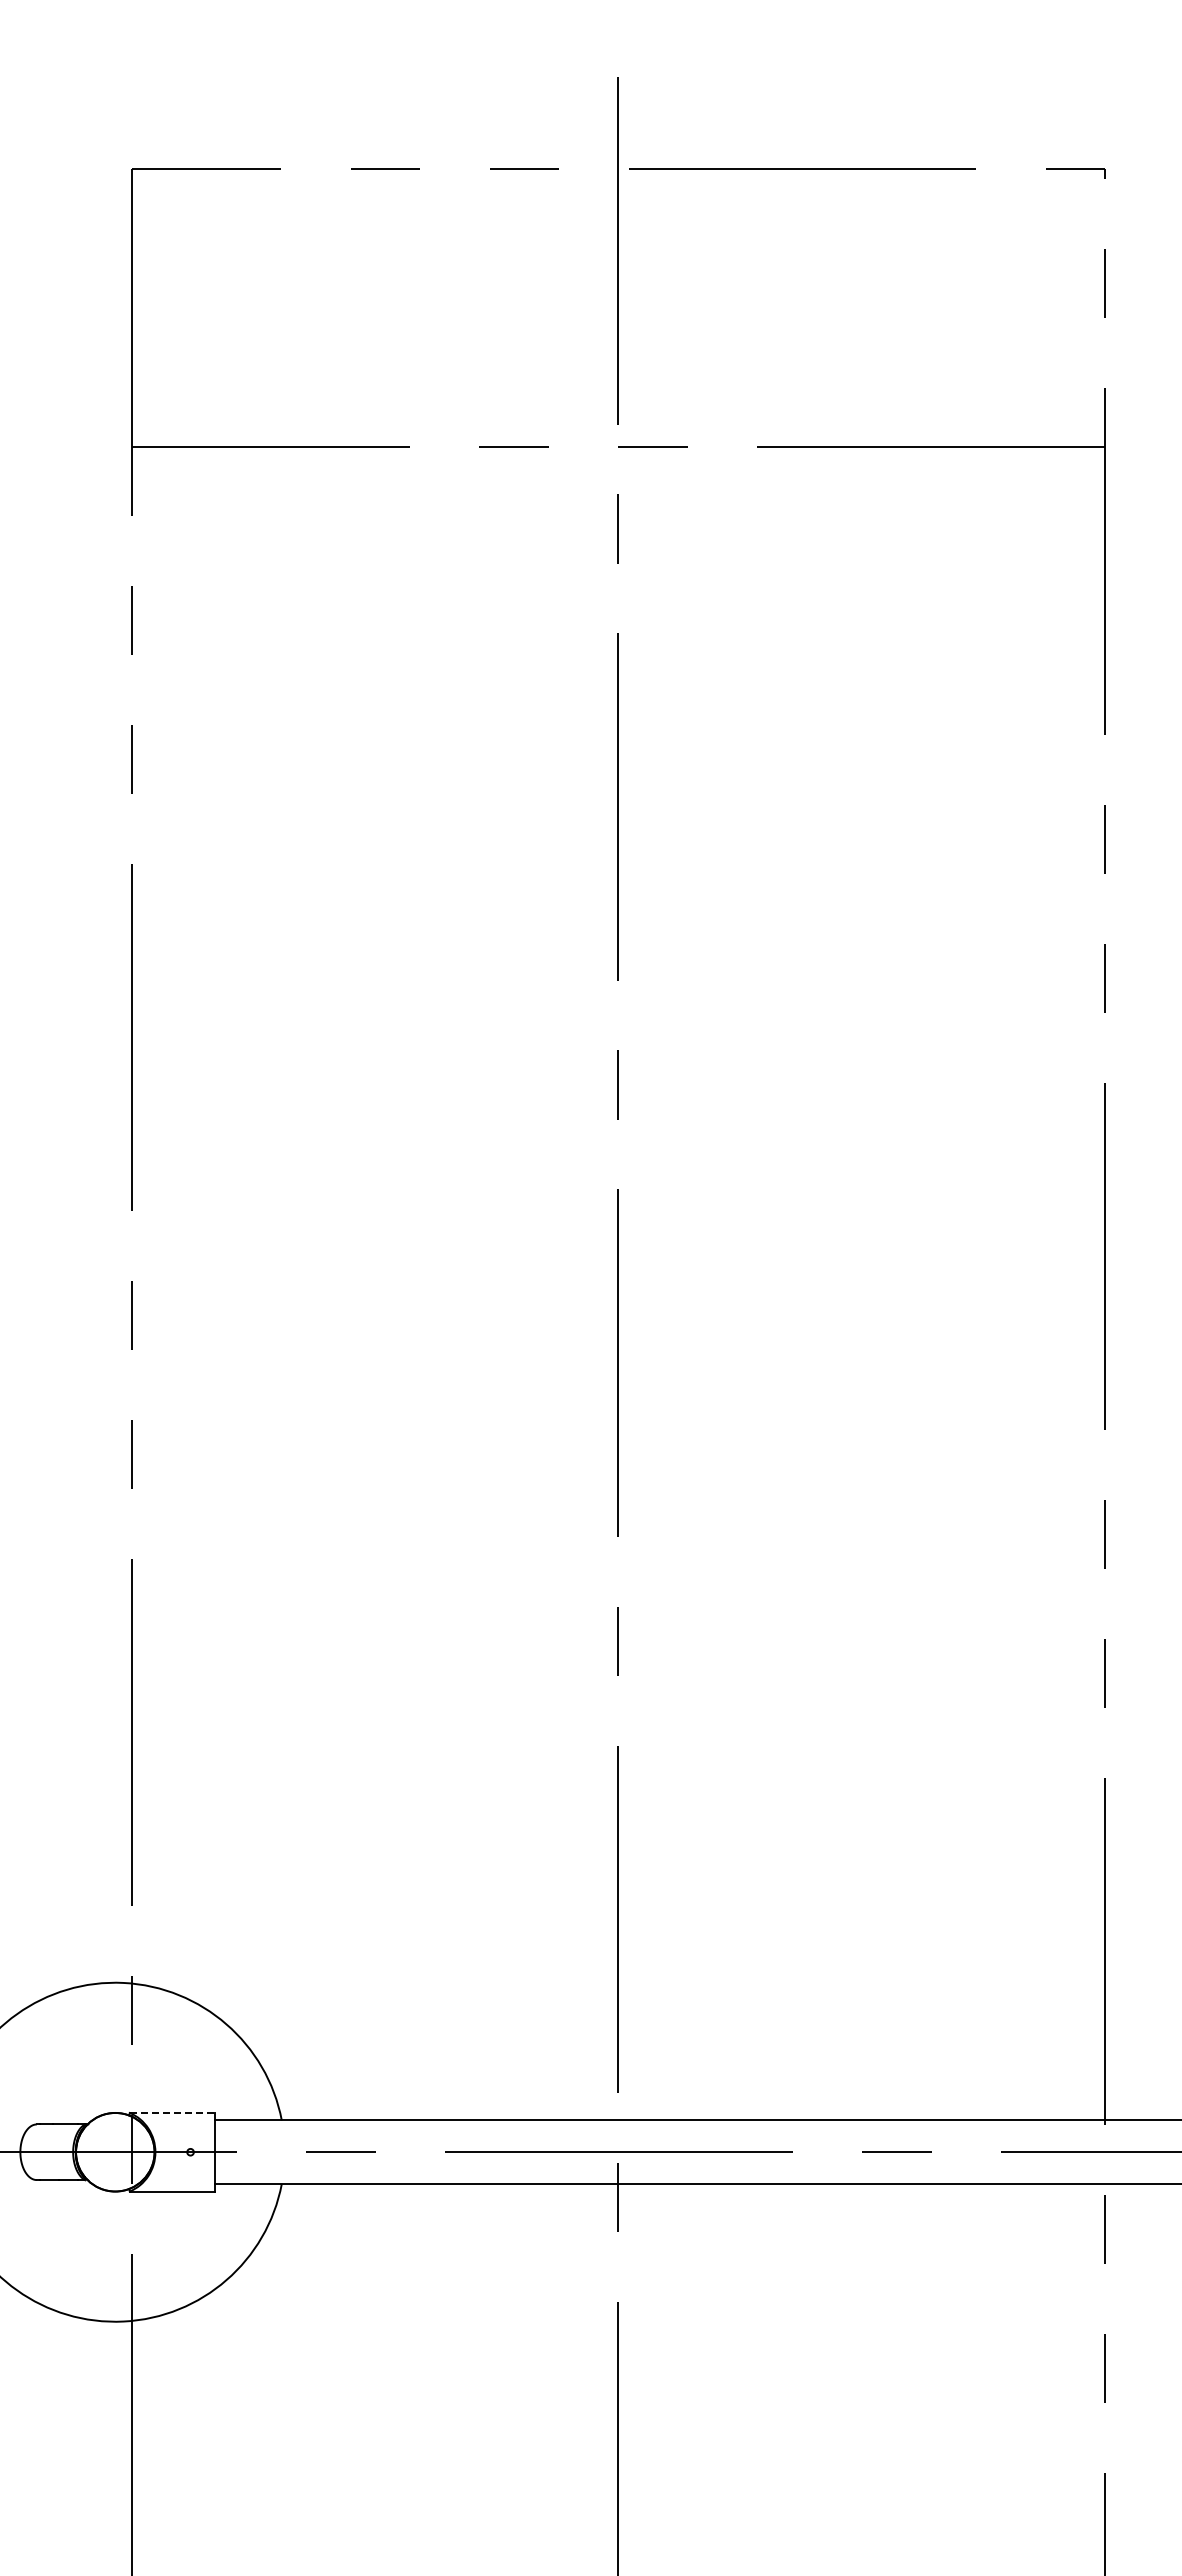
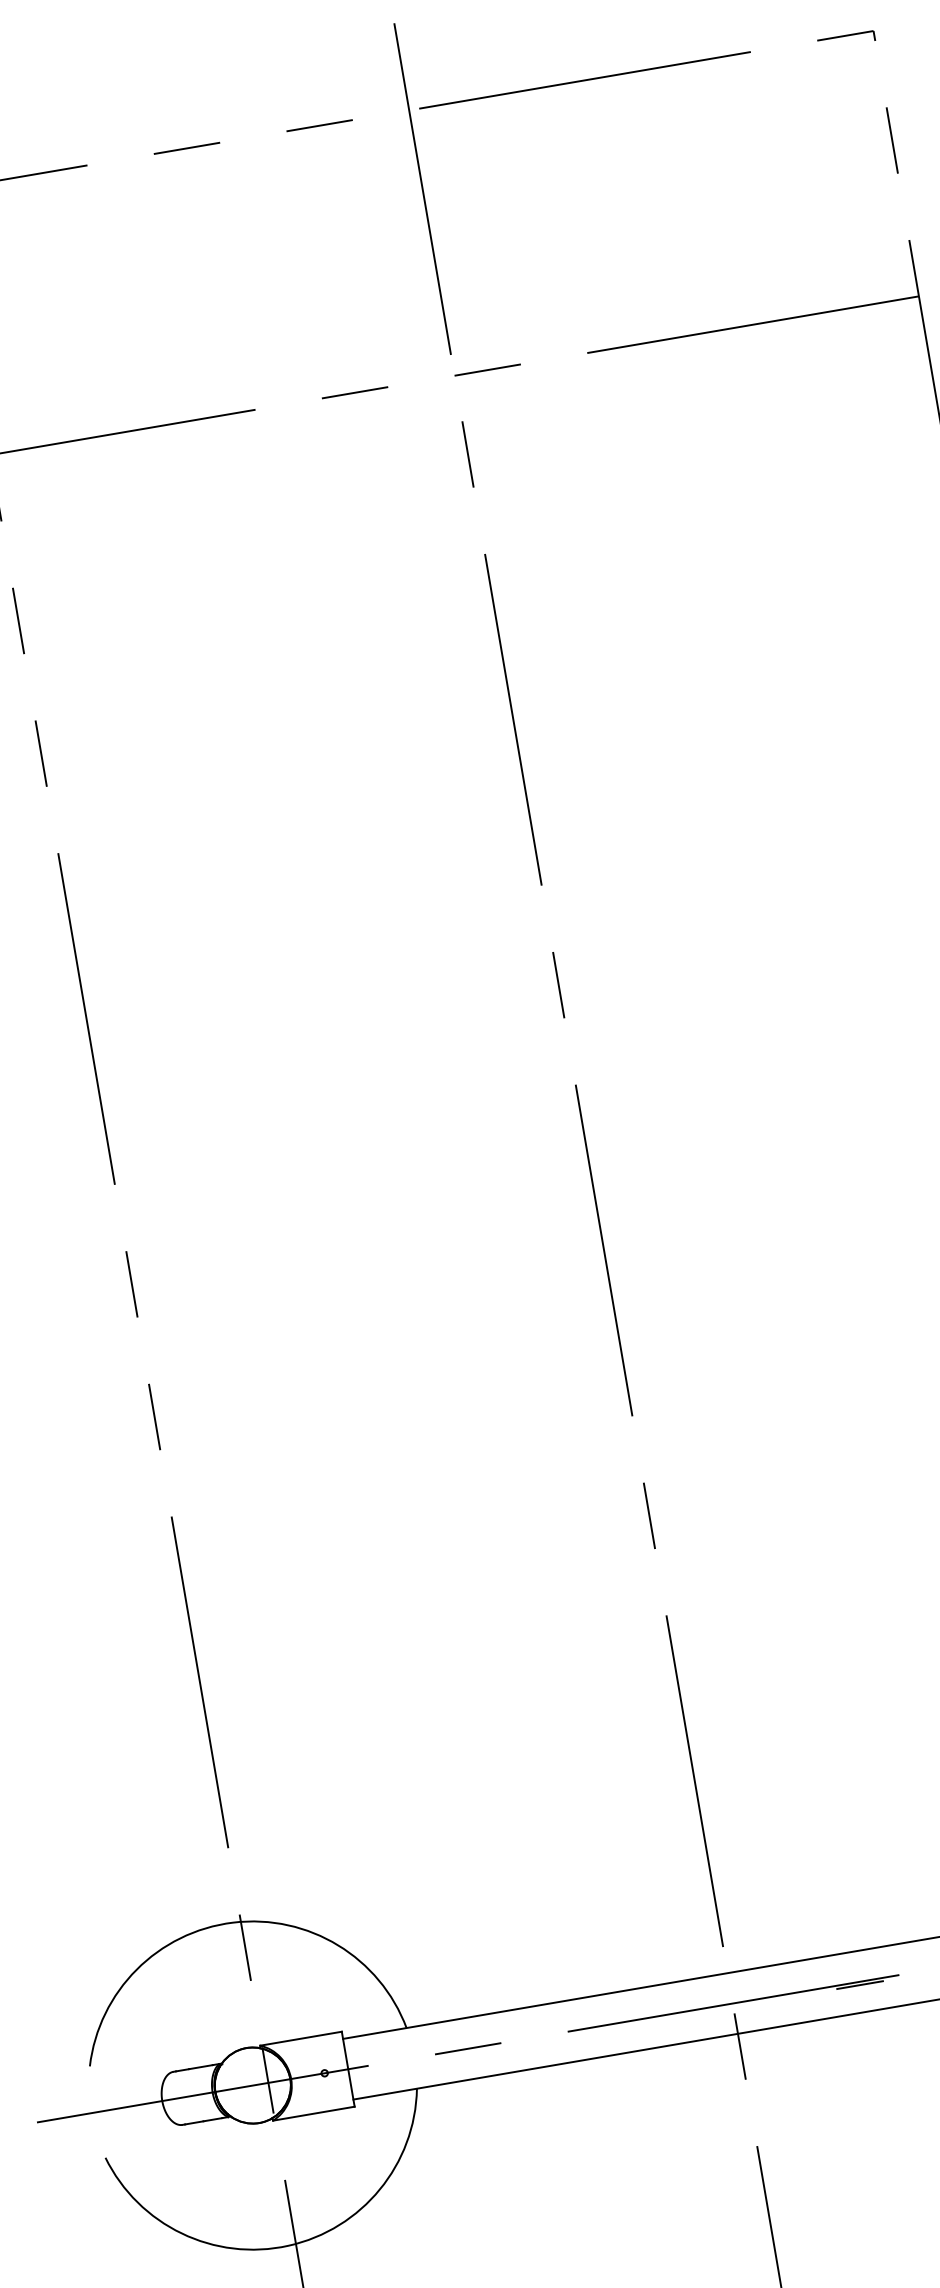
line: (172, 2112) -> (300, 2038), dashed -> solid
line: (750, 2155) -> (859, 1985), added

